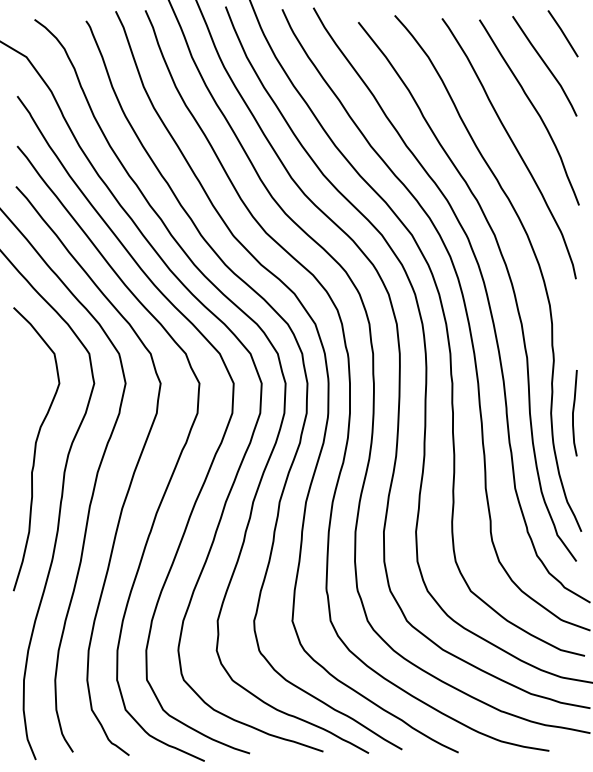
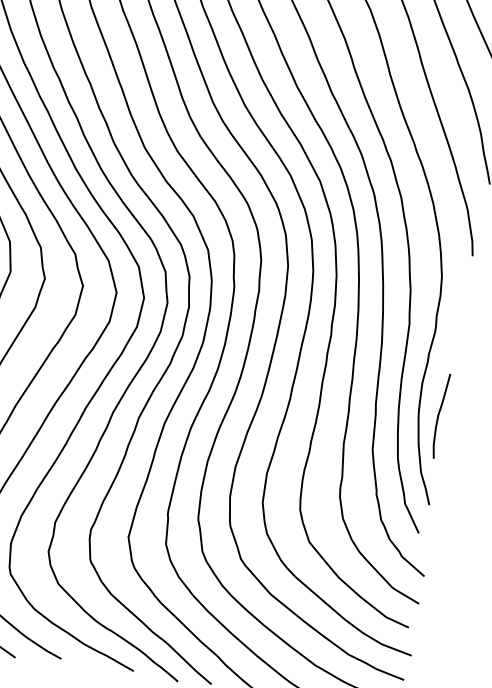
curve: (573, 413) -> (438, 416), moved

